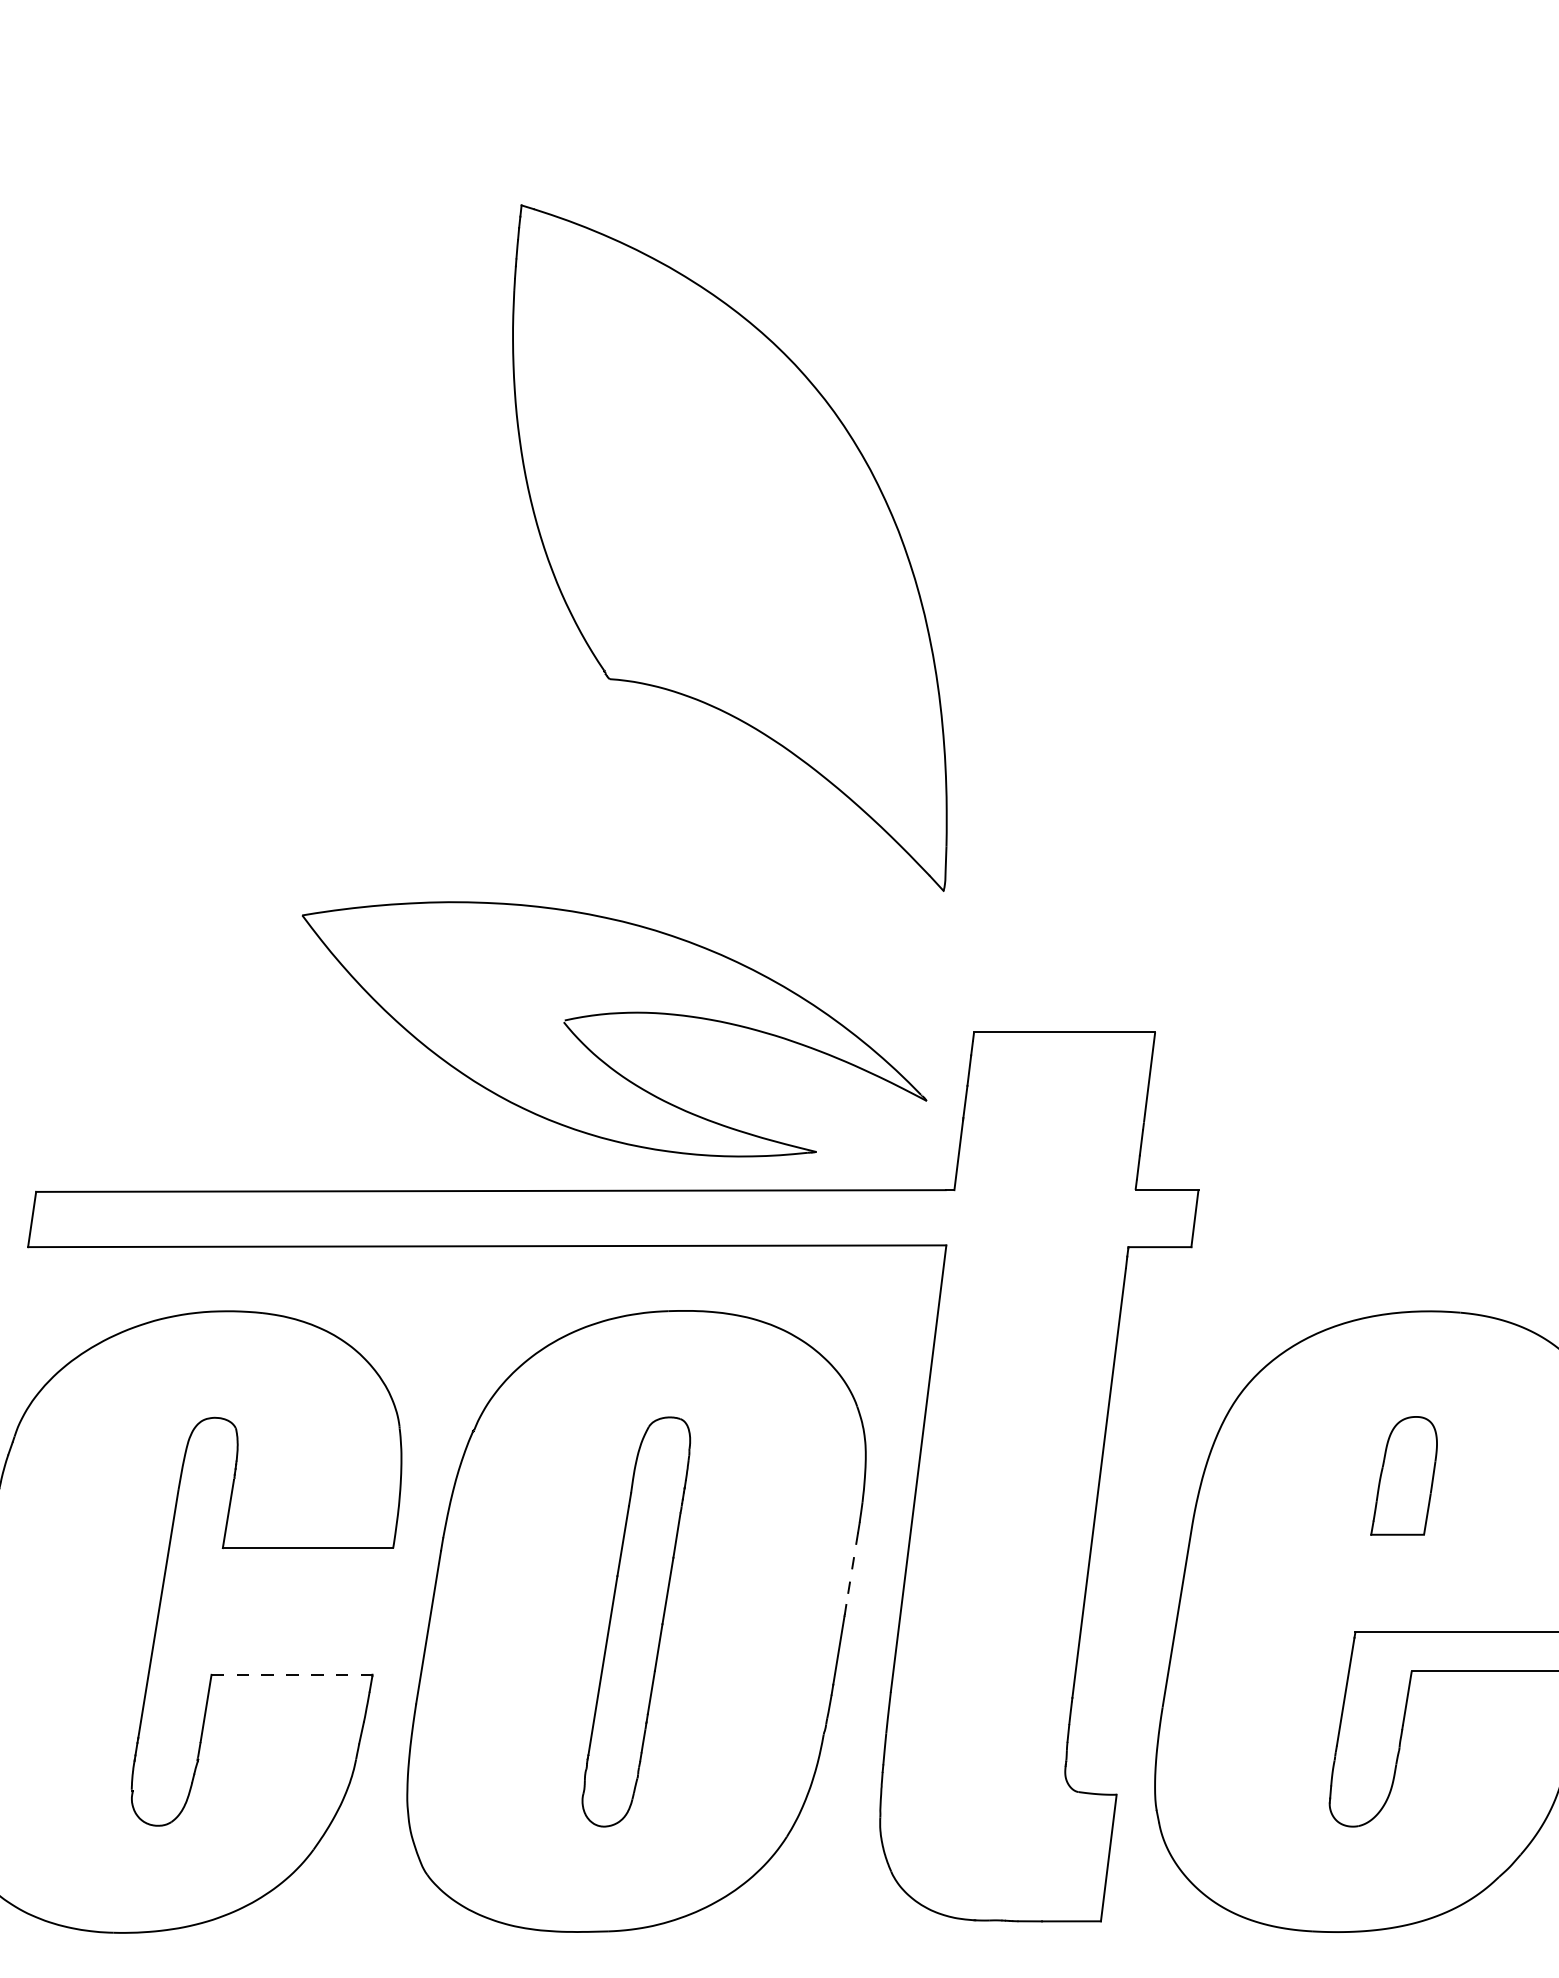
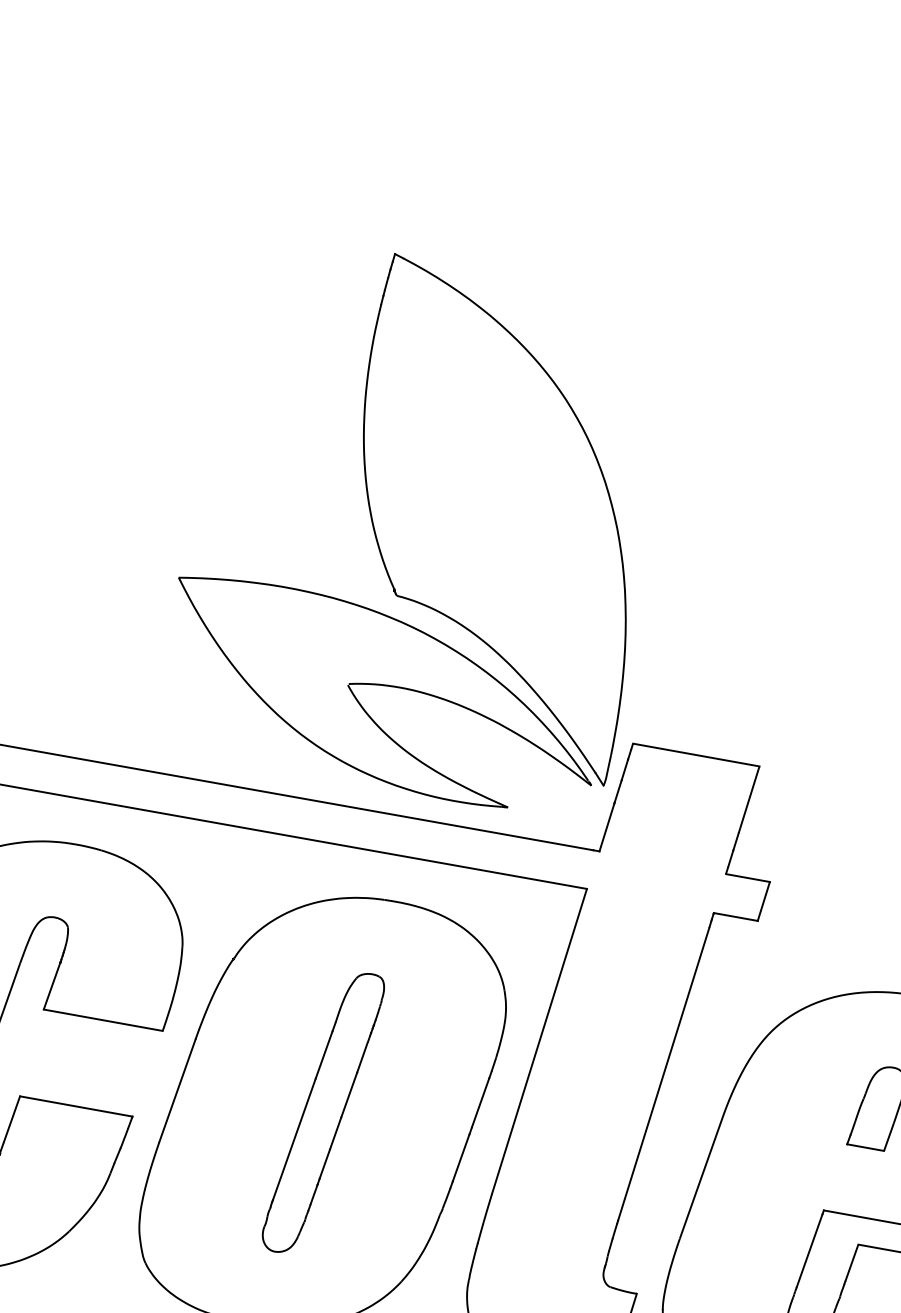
part: (729, 547) -> (497, 519), moved
line: (852, 1568) -> (480, 1102), dashed -> solid
line: (292, 1674) -> (76, 1106), dashed -> solid

